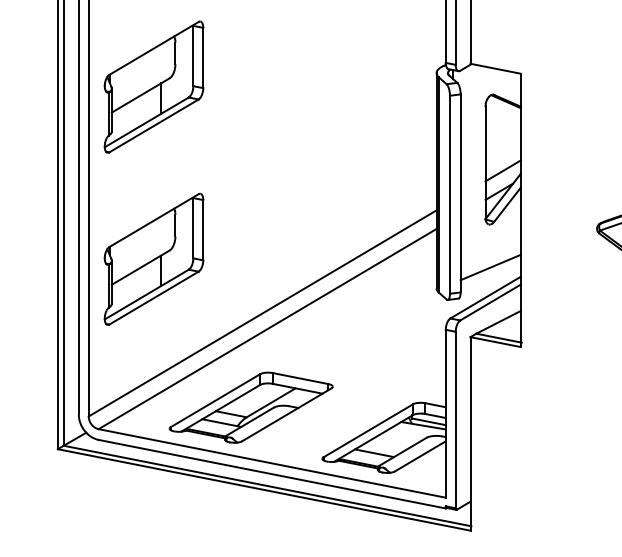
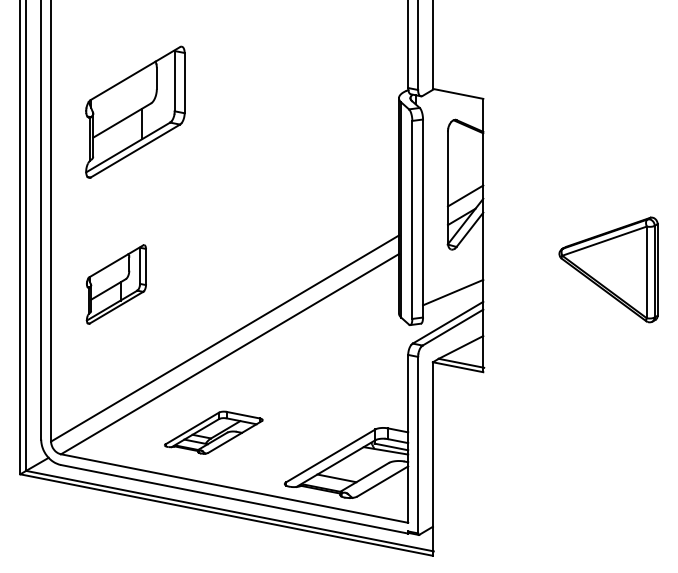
part: (154, 86) -> (135, 111), moved
part: (154, 259) -> (116, 284), size x0.6
part: (251, 407) -> (213, 432), size x0.6

